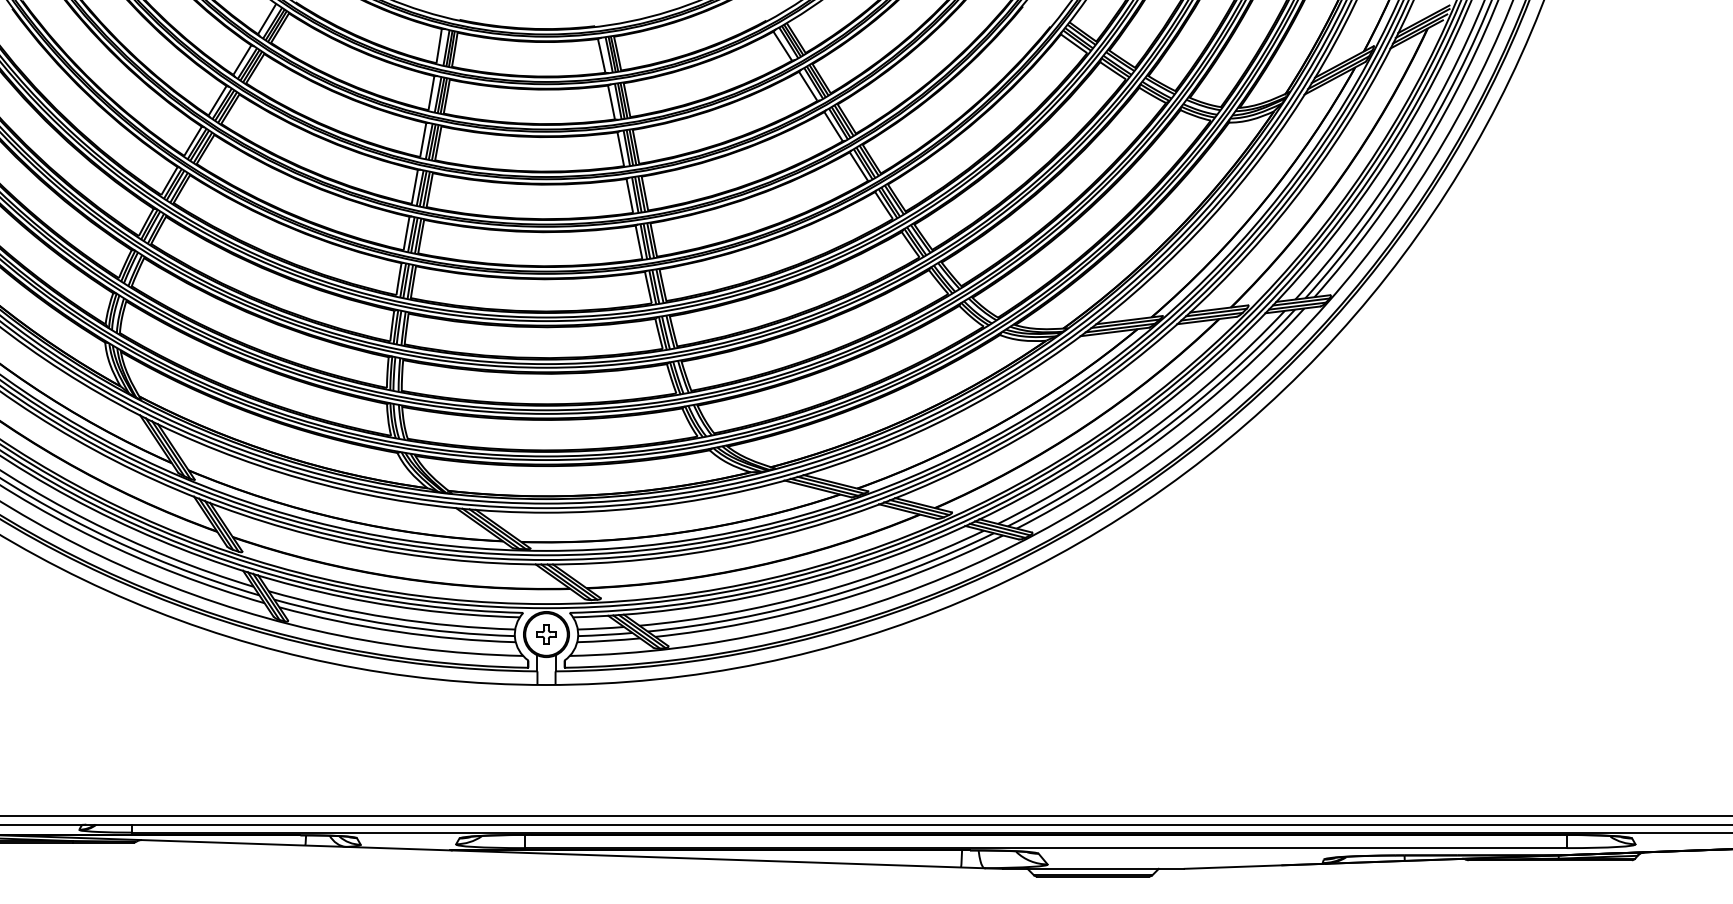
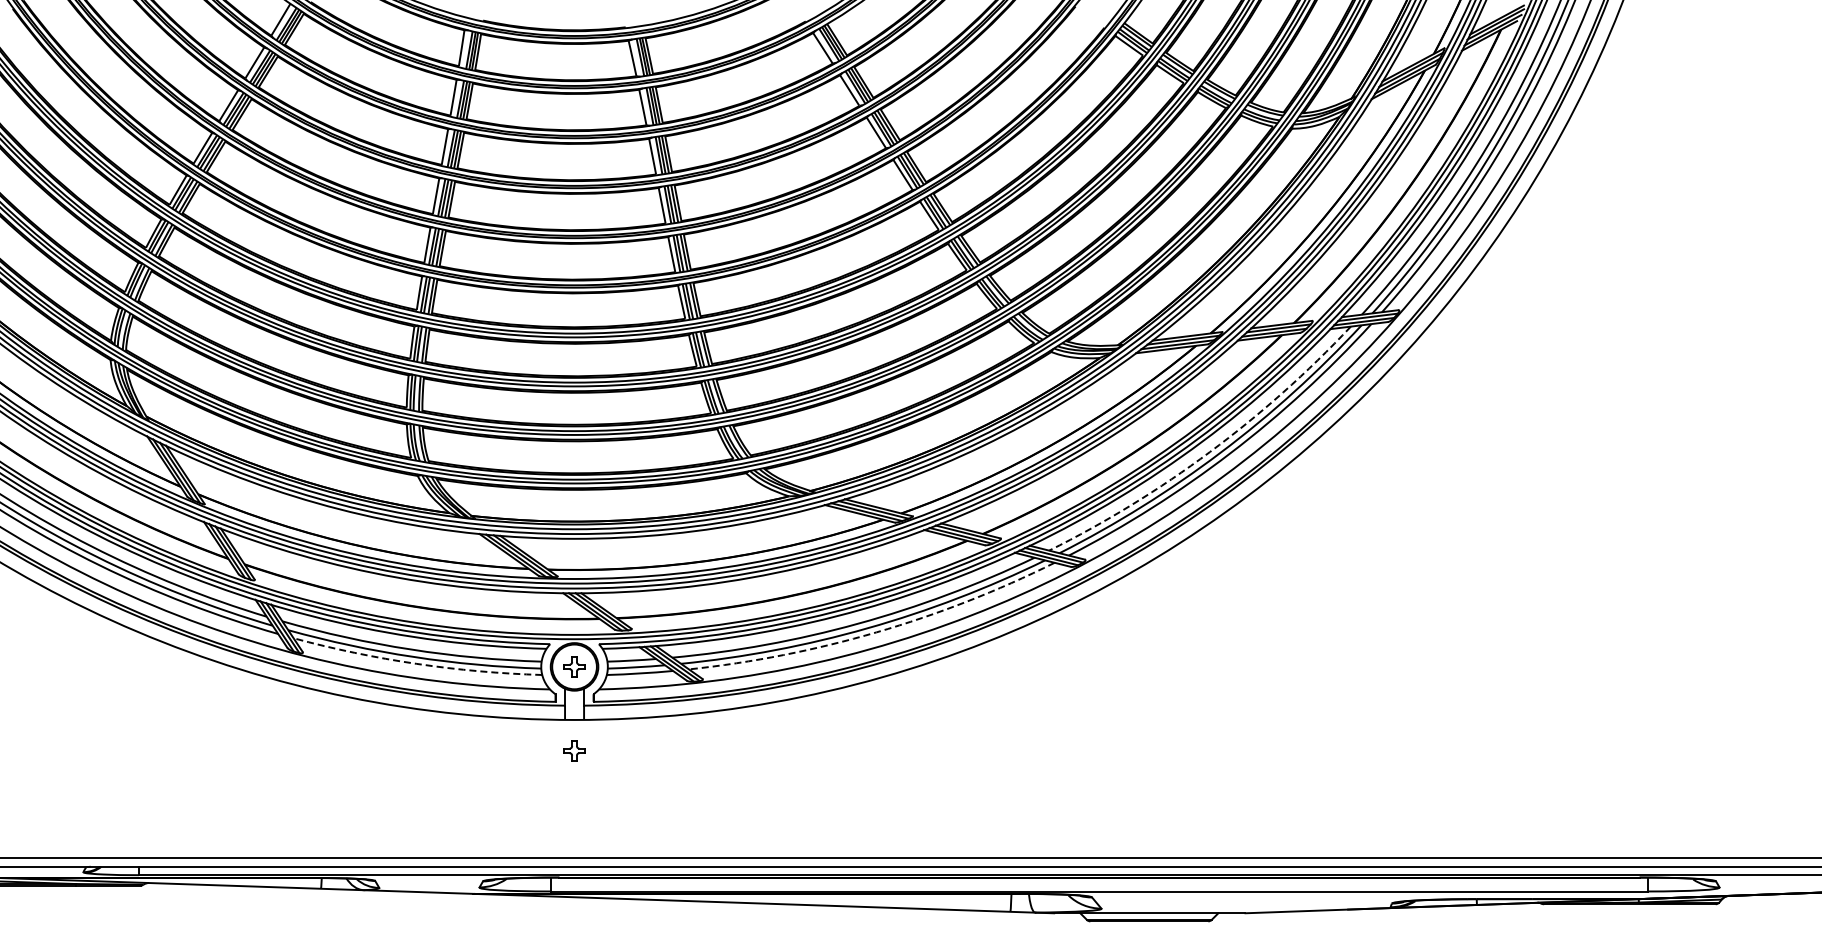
arc: (1150, 430) -> (1209, 452), solid -> dashed
arc: (833, 601) -> (876, 632), solid -> dashed
arc: (396, 631) -> (416, 663), solid -> dashed
part: (546, 714) -> (574, 750), added

